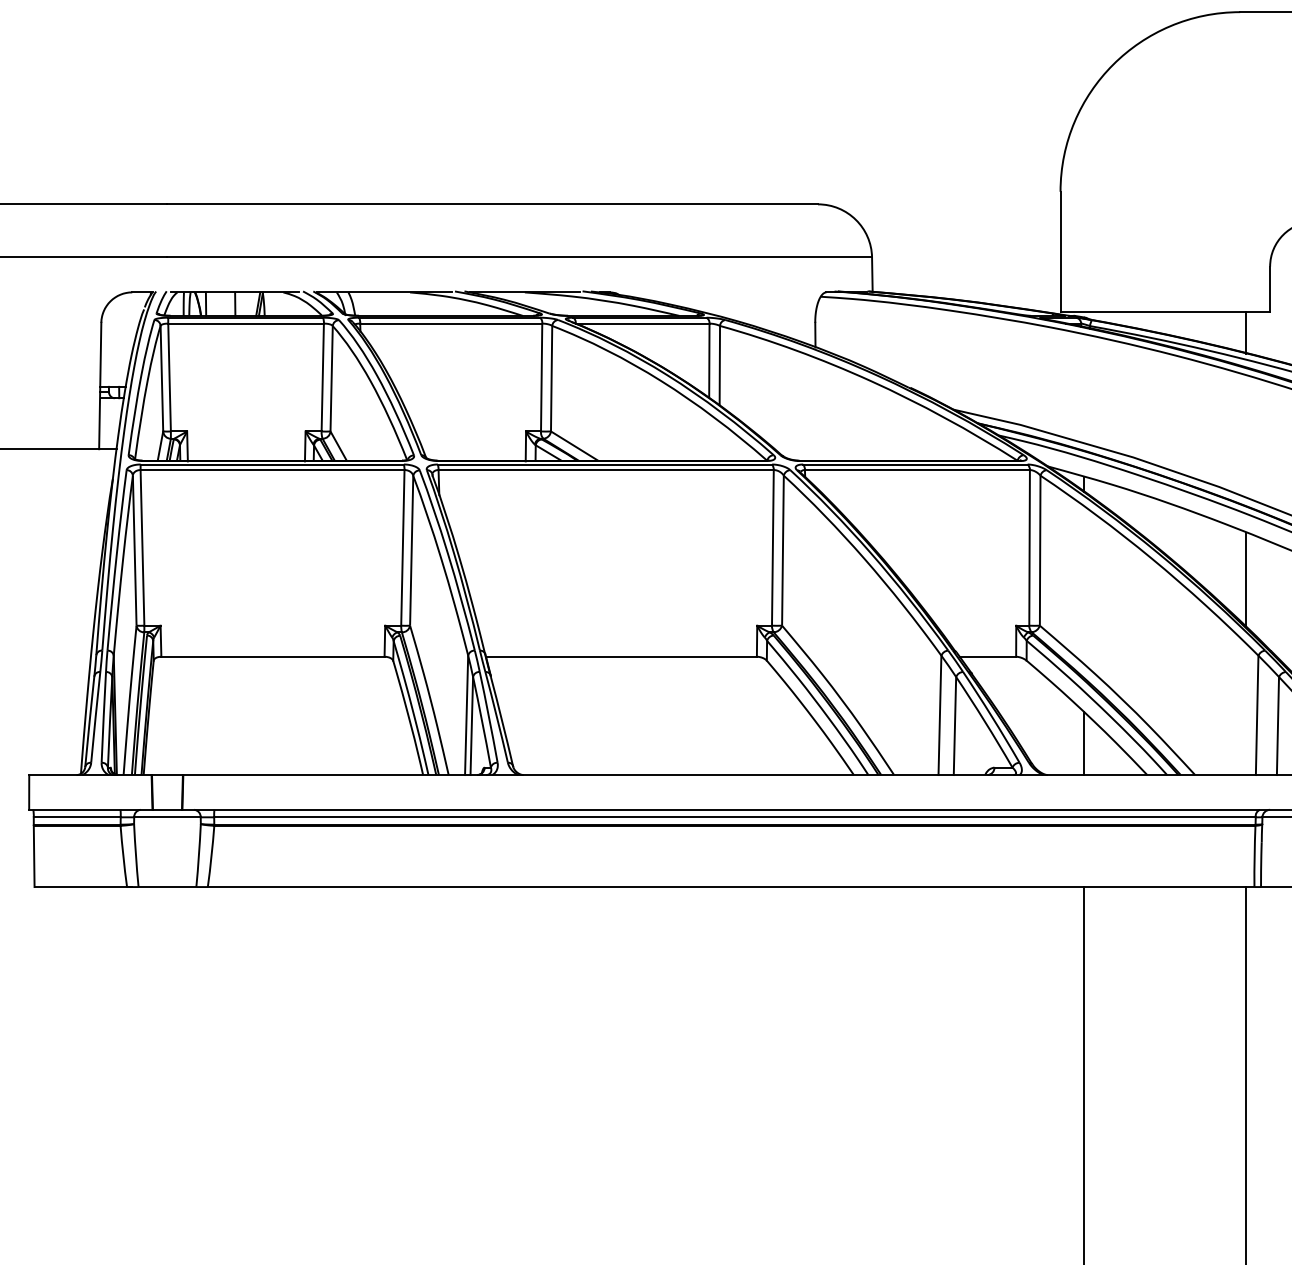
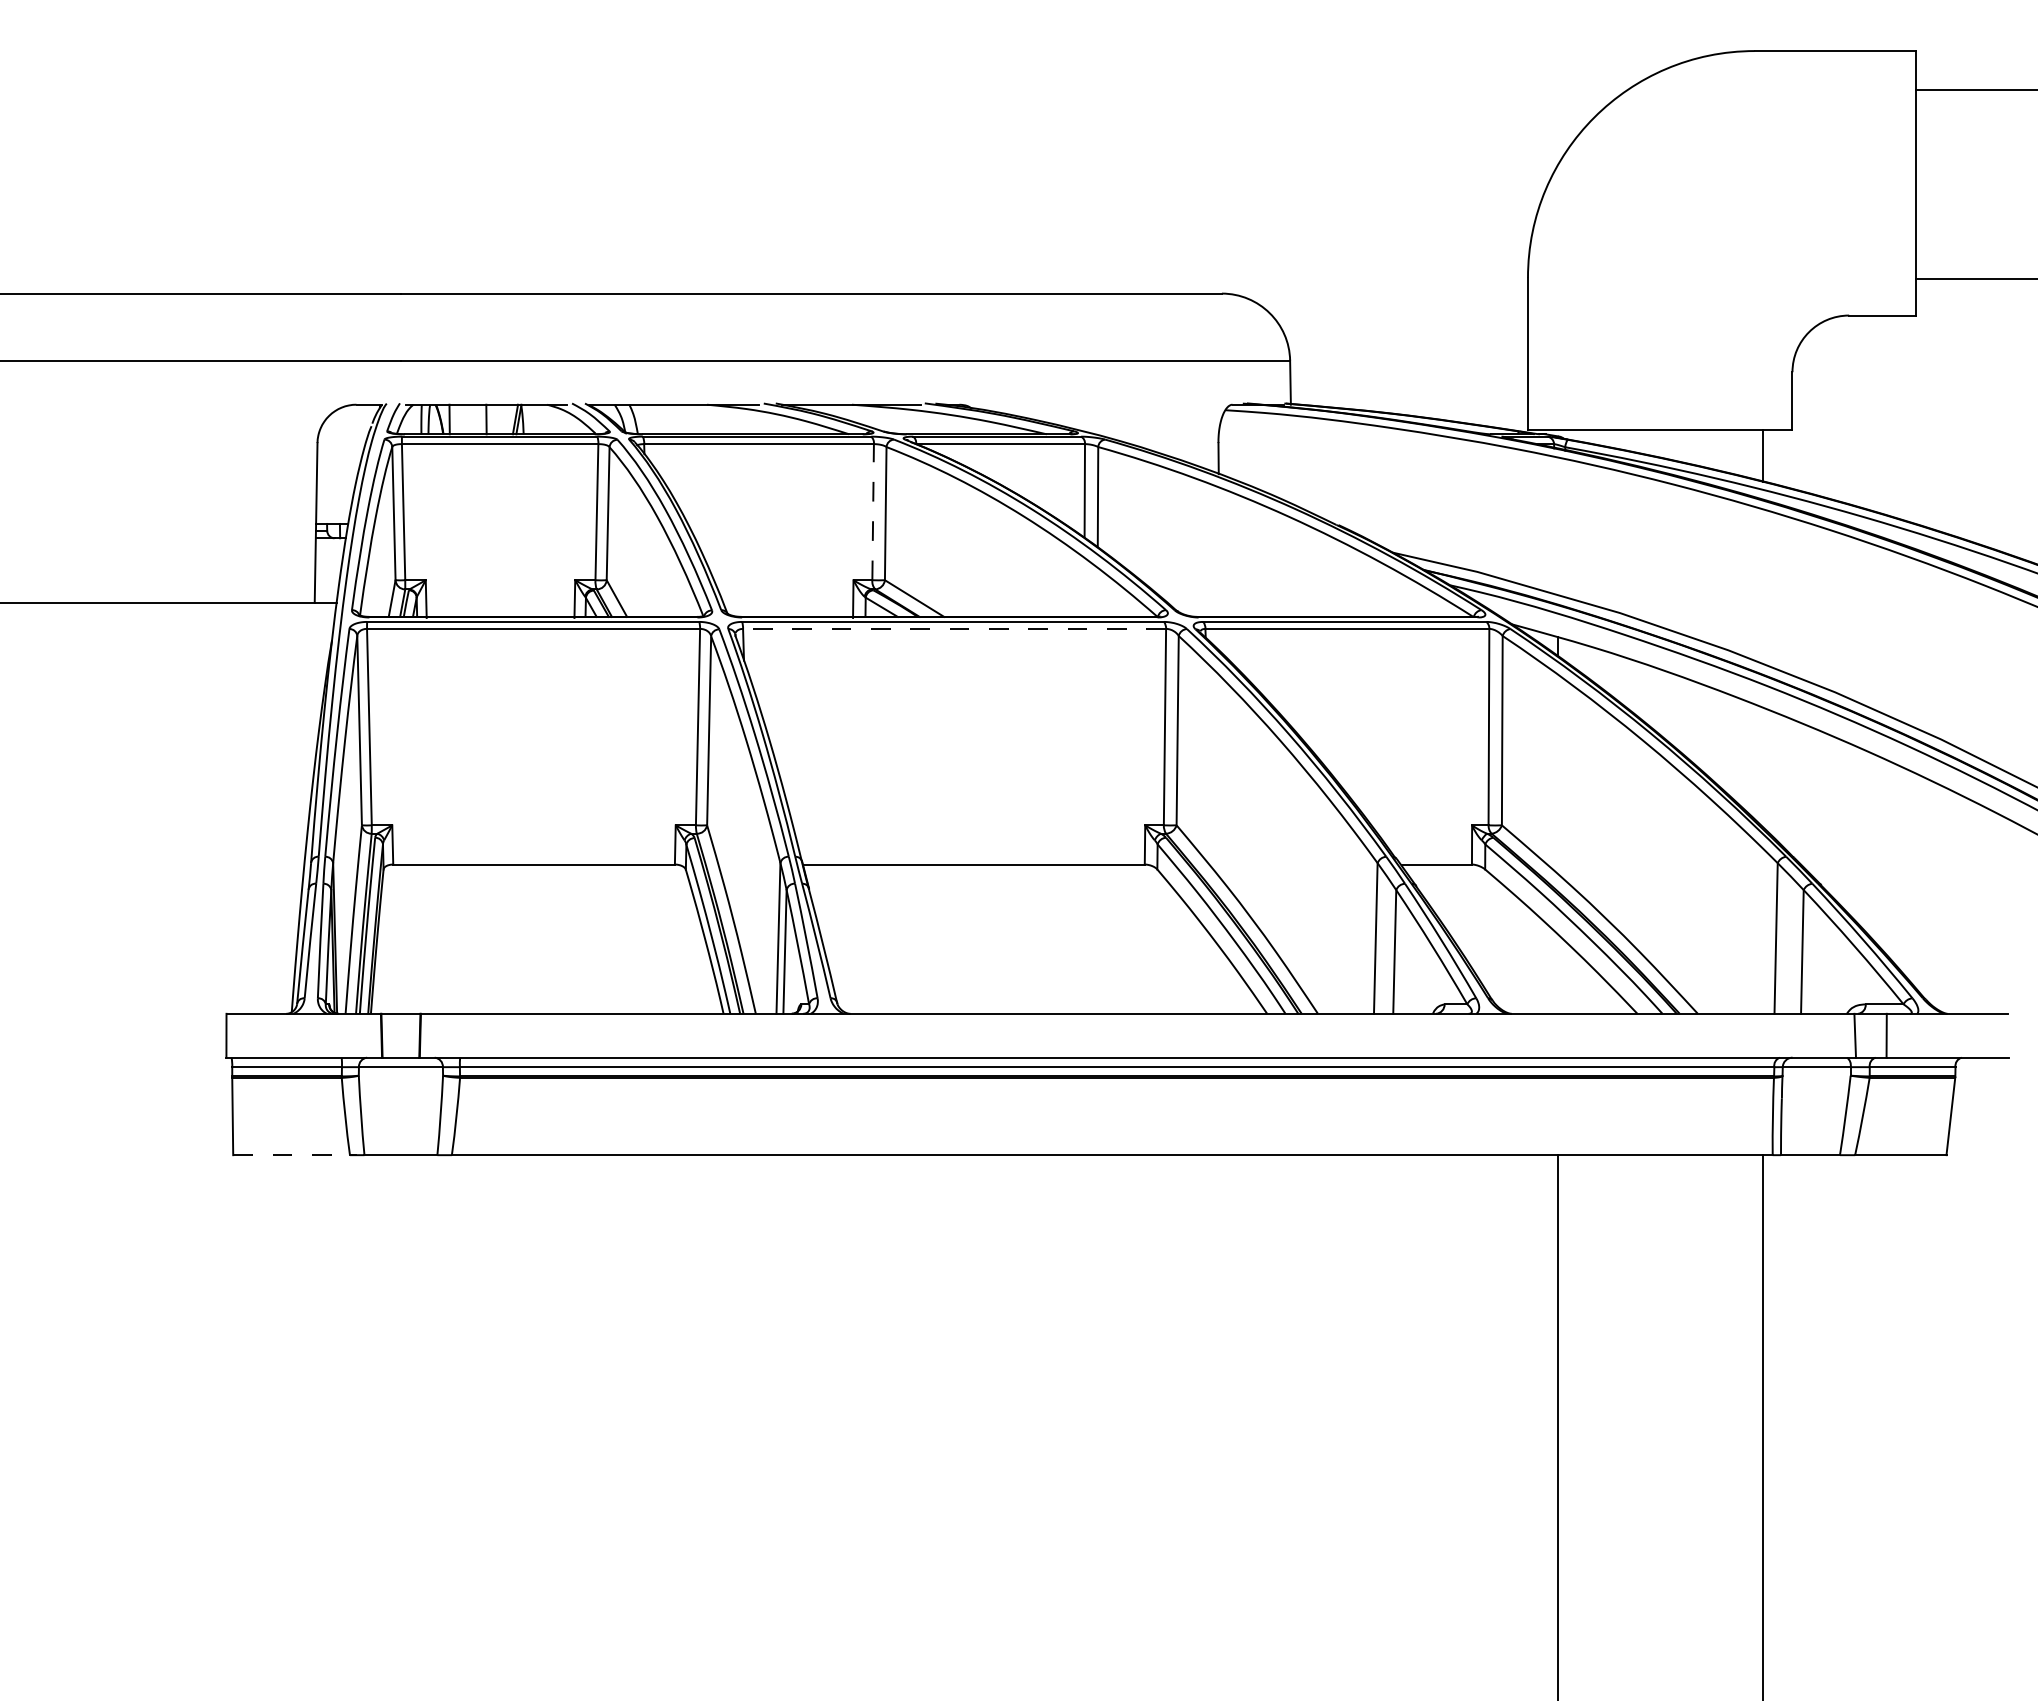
line: (541, 377) -> (873, 512), solid -> dashed
line: (606, 469) -> (954, 628), solid -> dashed
line: (1246, 579) -> (1762, 767), removed
line: (1083, 743) -> (1557, 973), removed
line: (81, 887) -> (292, 1155), solid -> dashed

